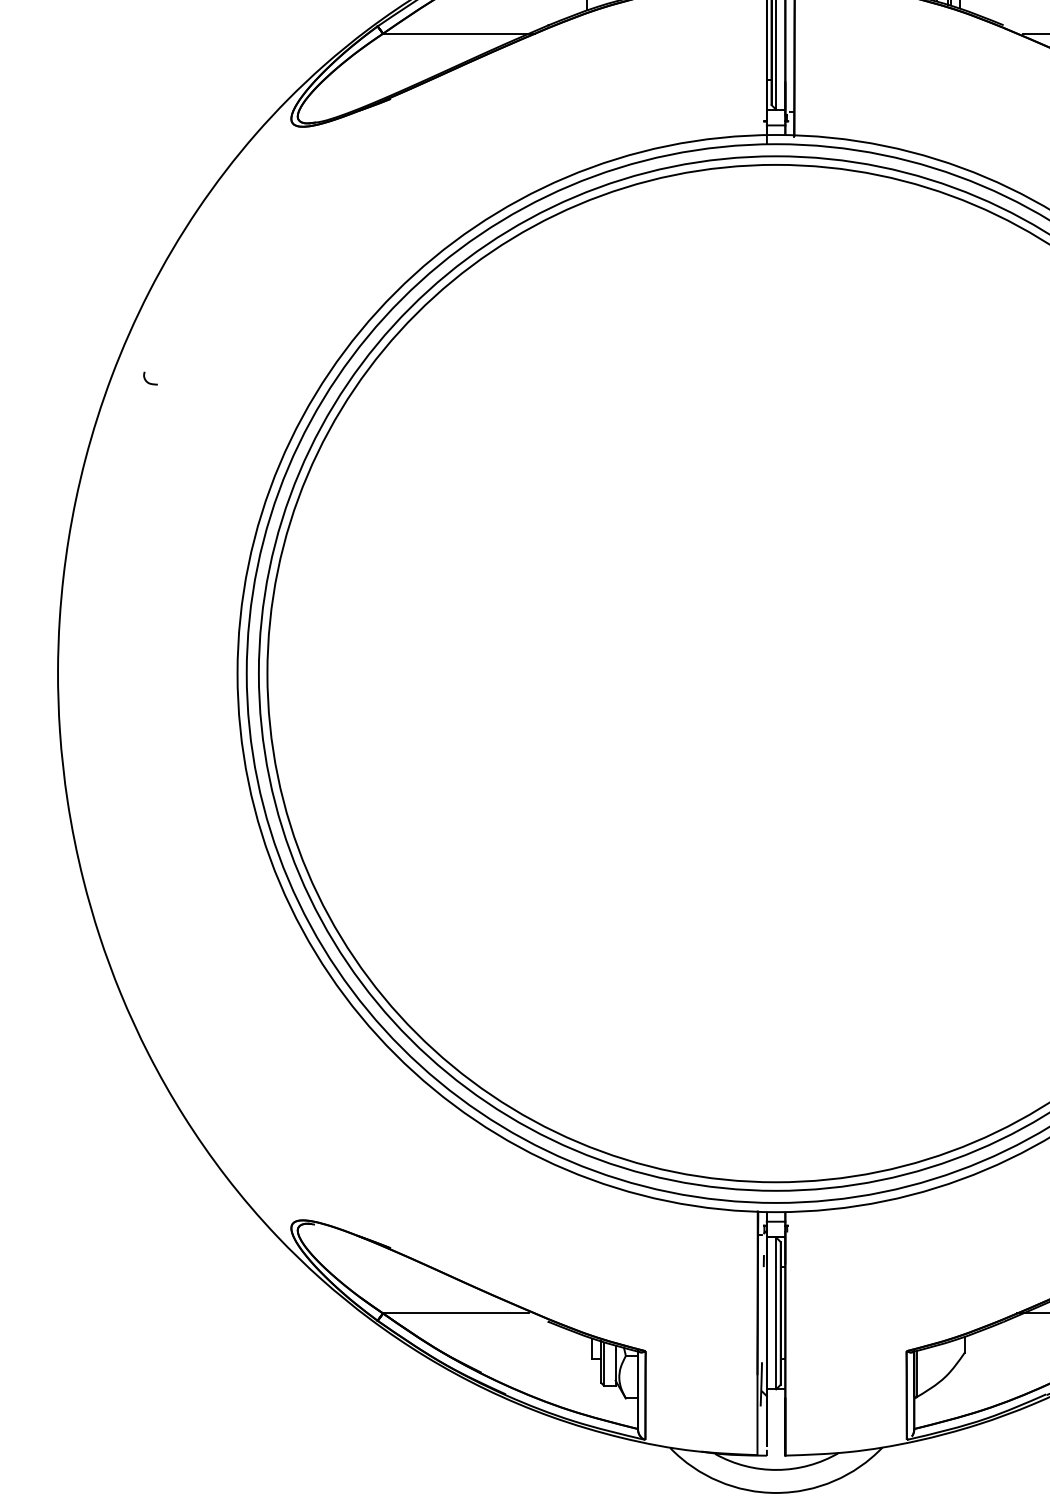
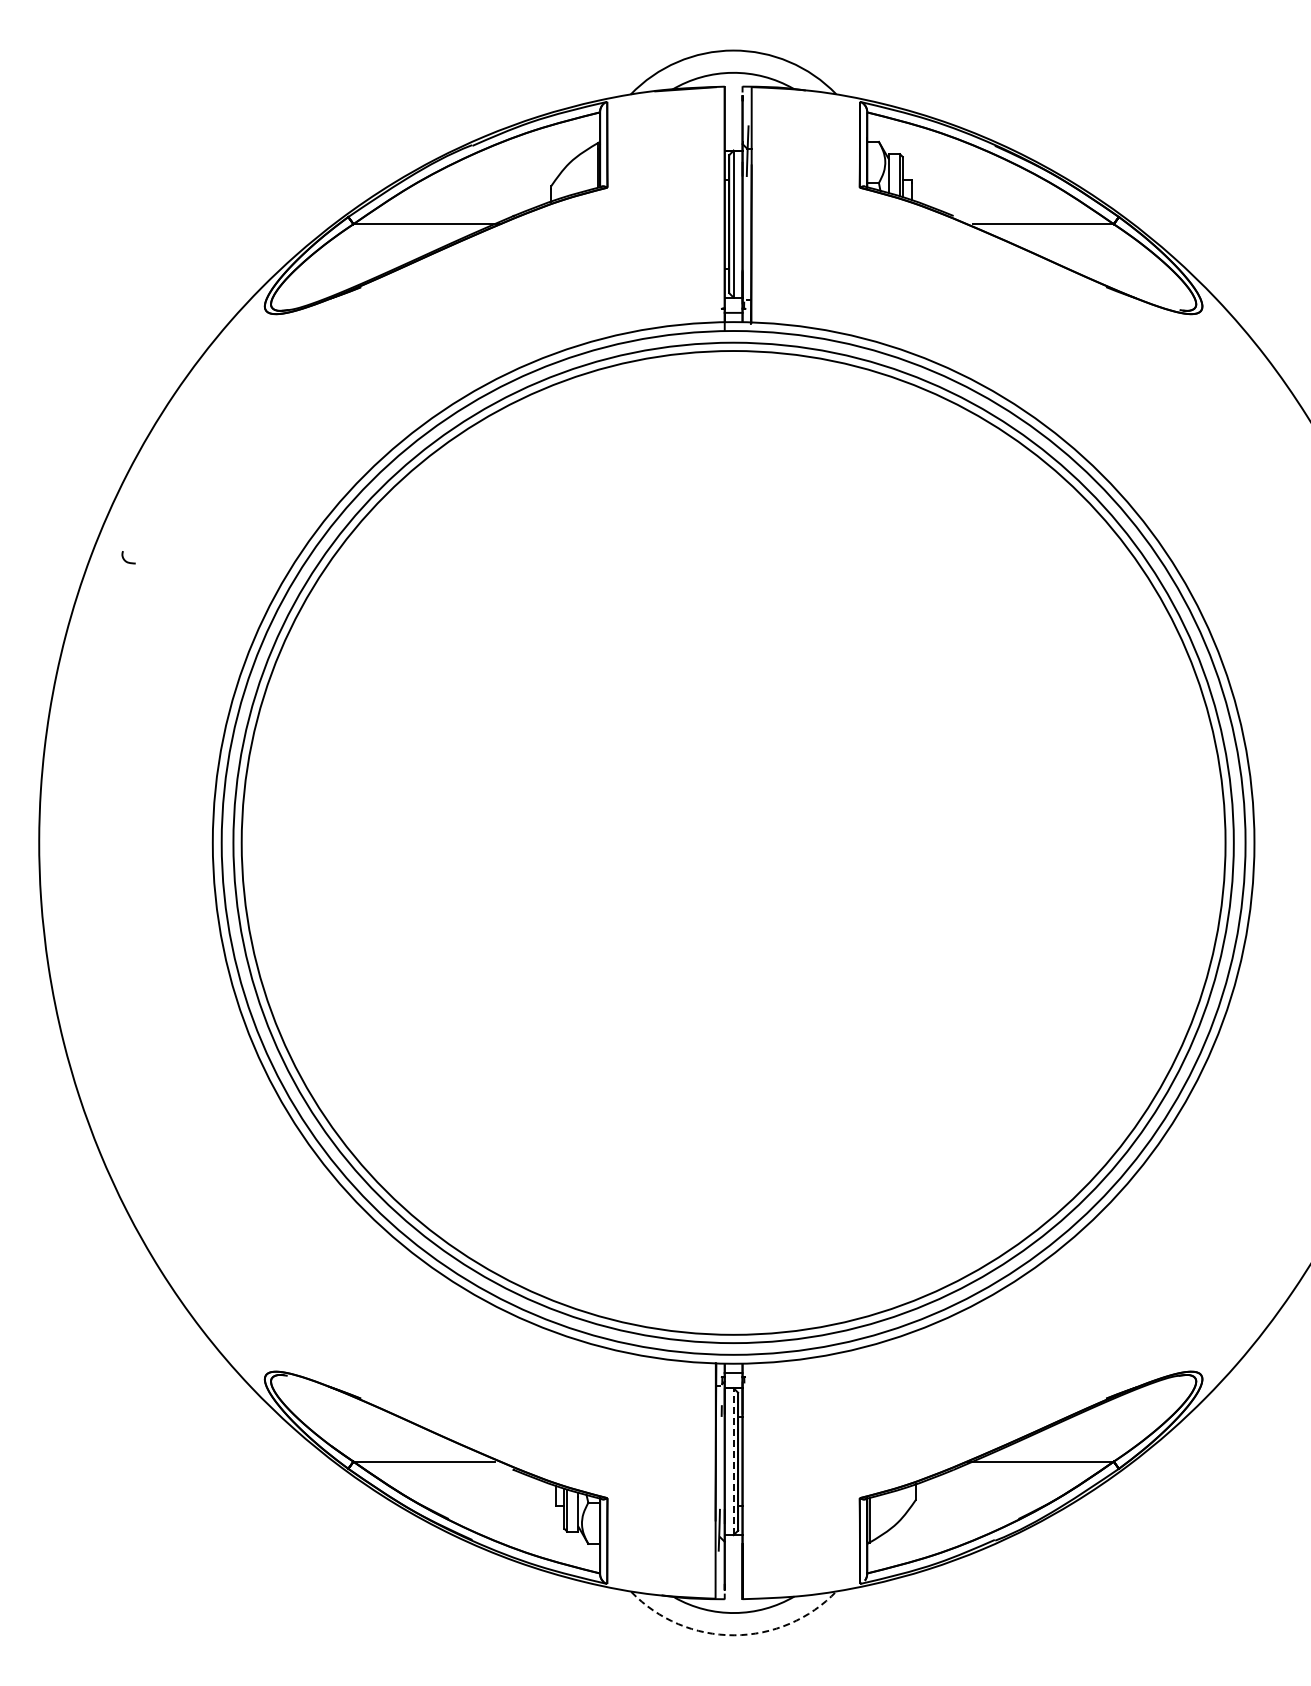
line: (775, 1313) -> (733, 1461), solid -> dashed
arc: (777, 1493) -> (734, 1635), solid -> dashed

